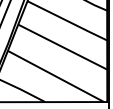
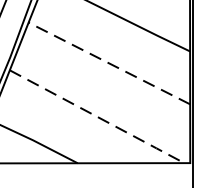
line: (61, 46) -> (107, 62), solid -> dashed
line: (57, 77) -> (99, 118), solid -> dashed

